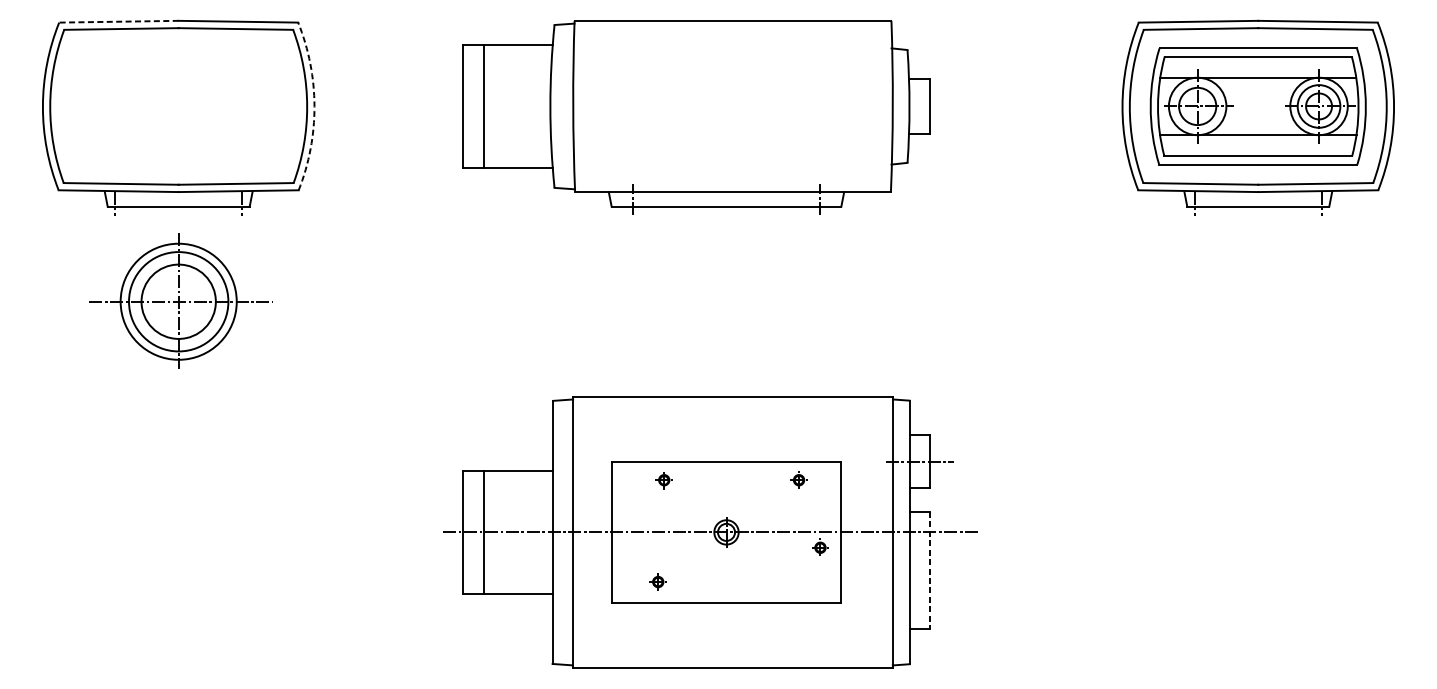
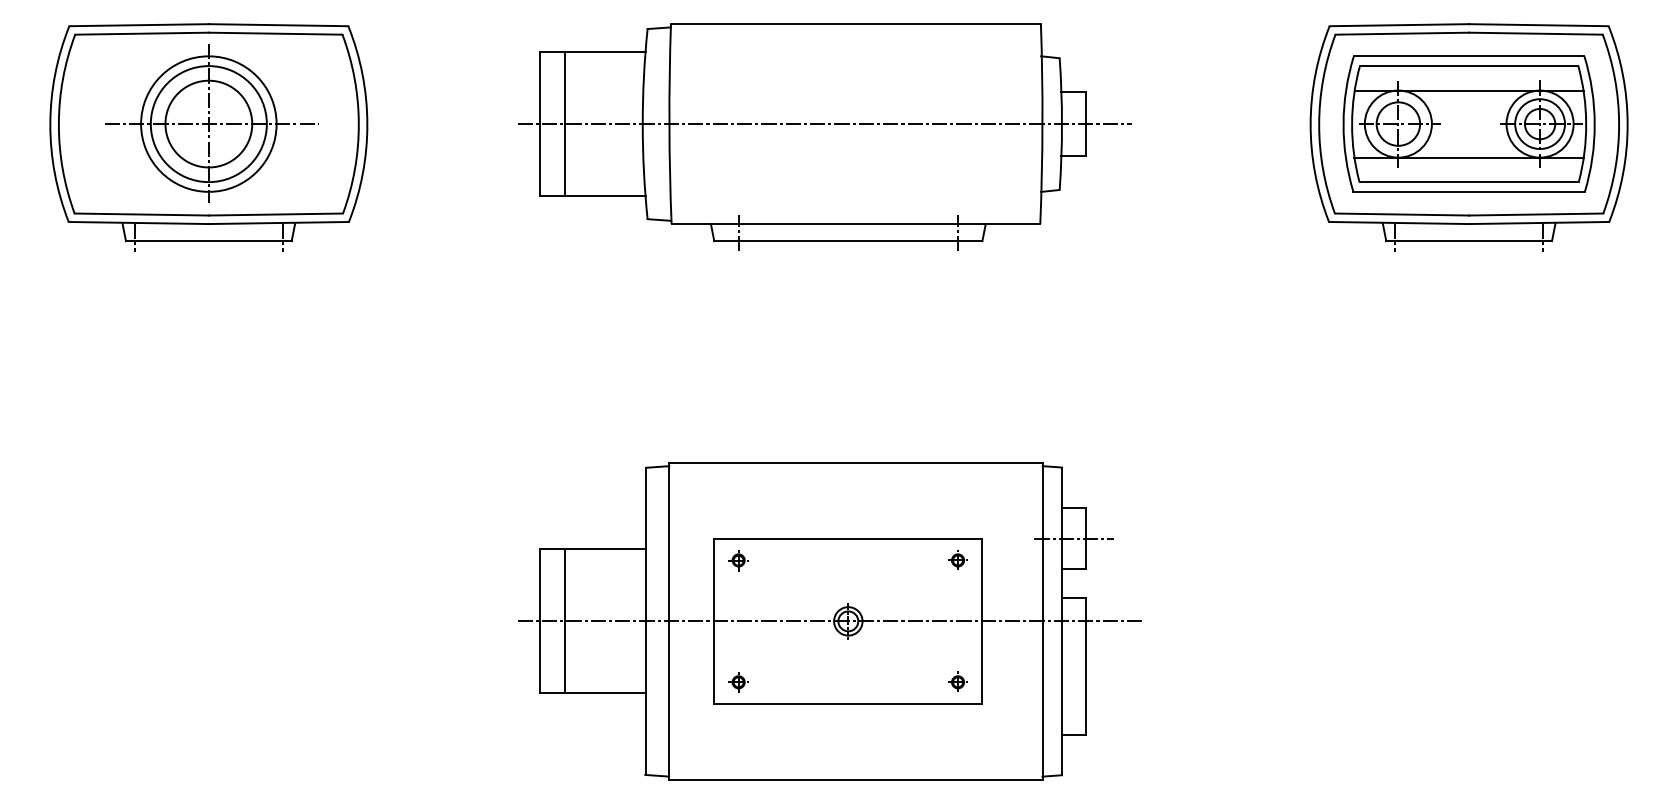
line: (119, 21) -> (139, 25), dashed -> solid
arc: (314, 106) -> (367, 124), dashed -> solid
line: (706, 106) -> (824, 124), added
part: (180, 301) -> (211, 123), moved
part: (798, 479) -> (957, 559), moved
part: (664, 480) -> (738, 560), moved
part: (820, 547) -> (957, 681), moved
line: (930, 571) -> (1086, 666), dashed -> solid
part: (658, 582) -> (738, 682), moved

